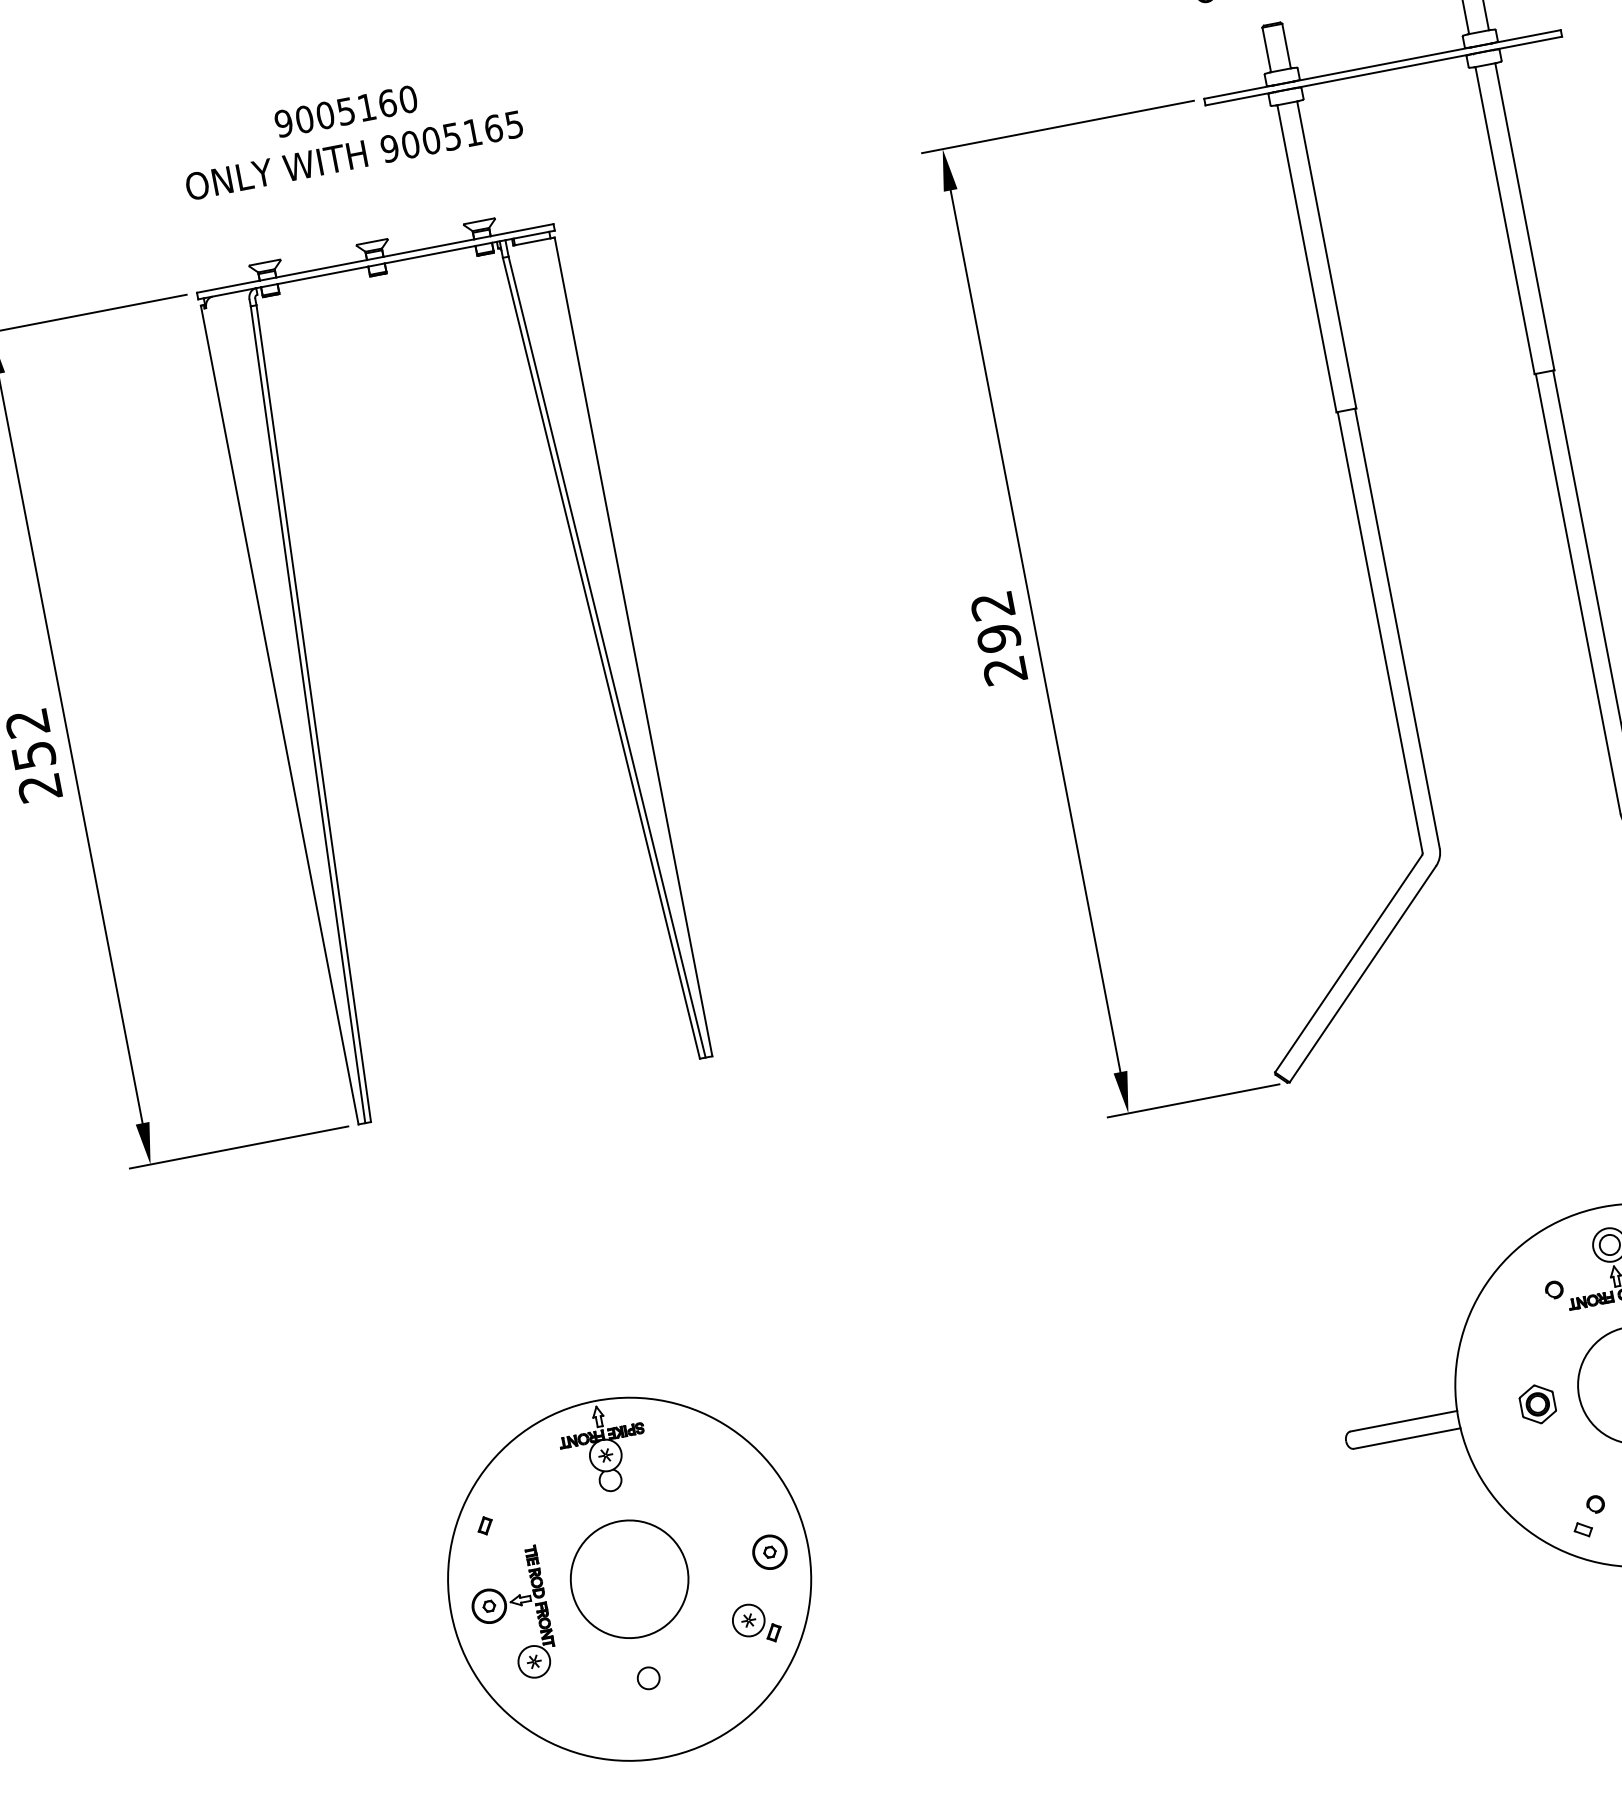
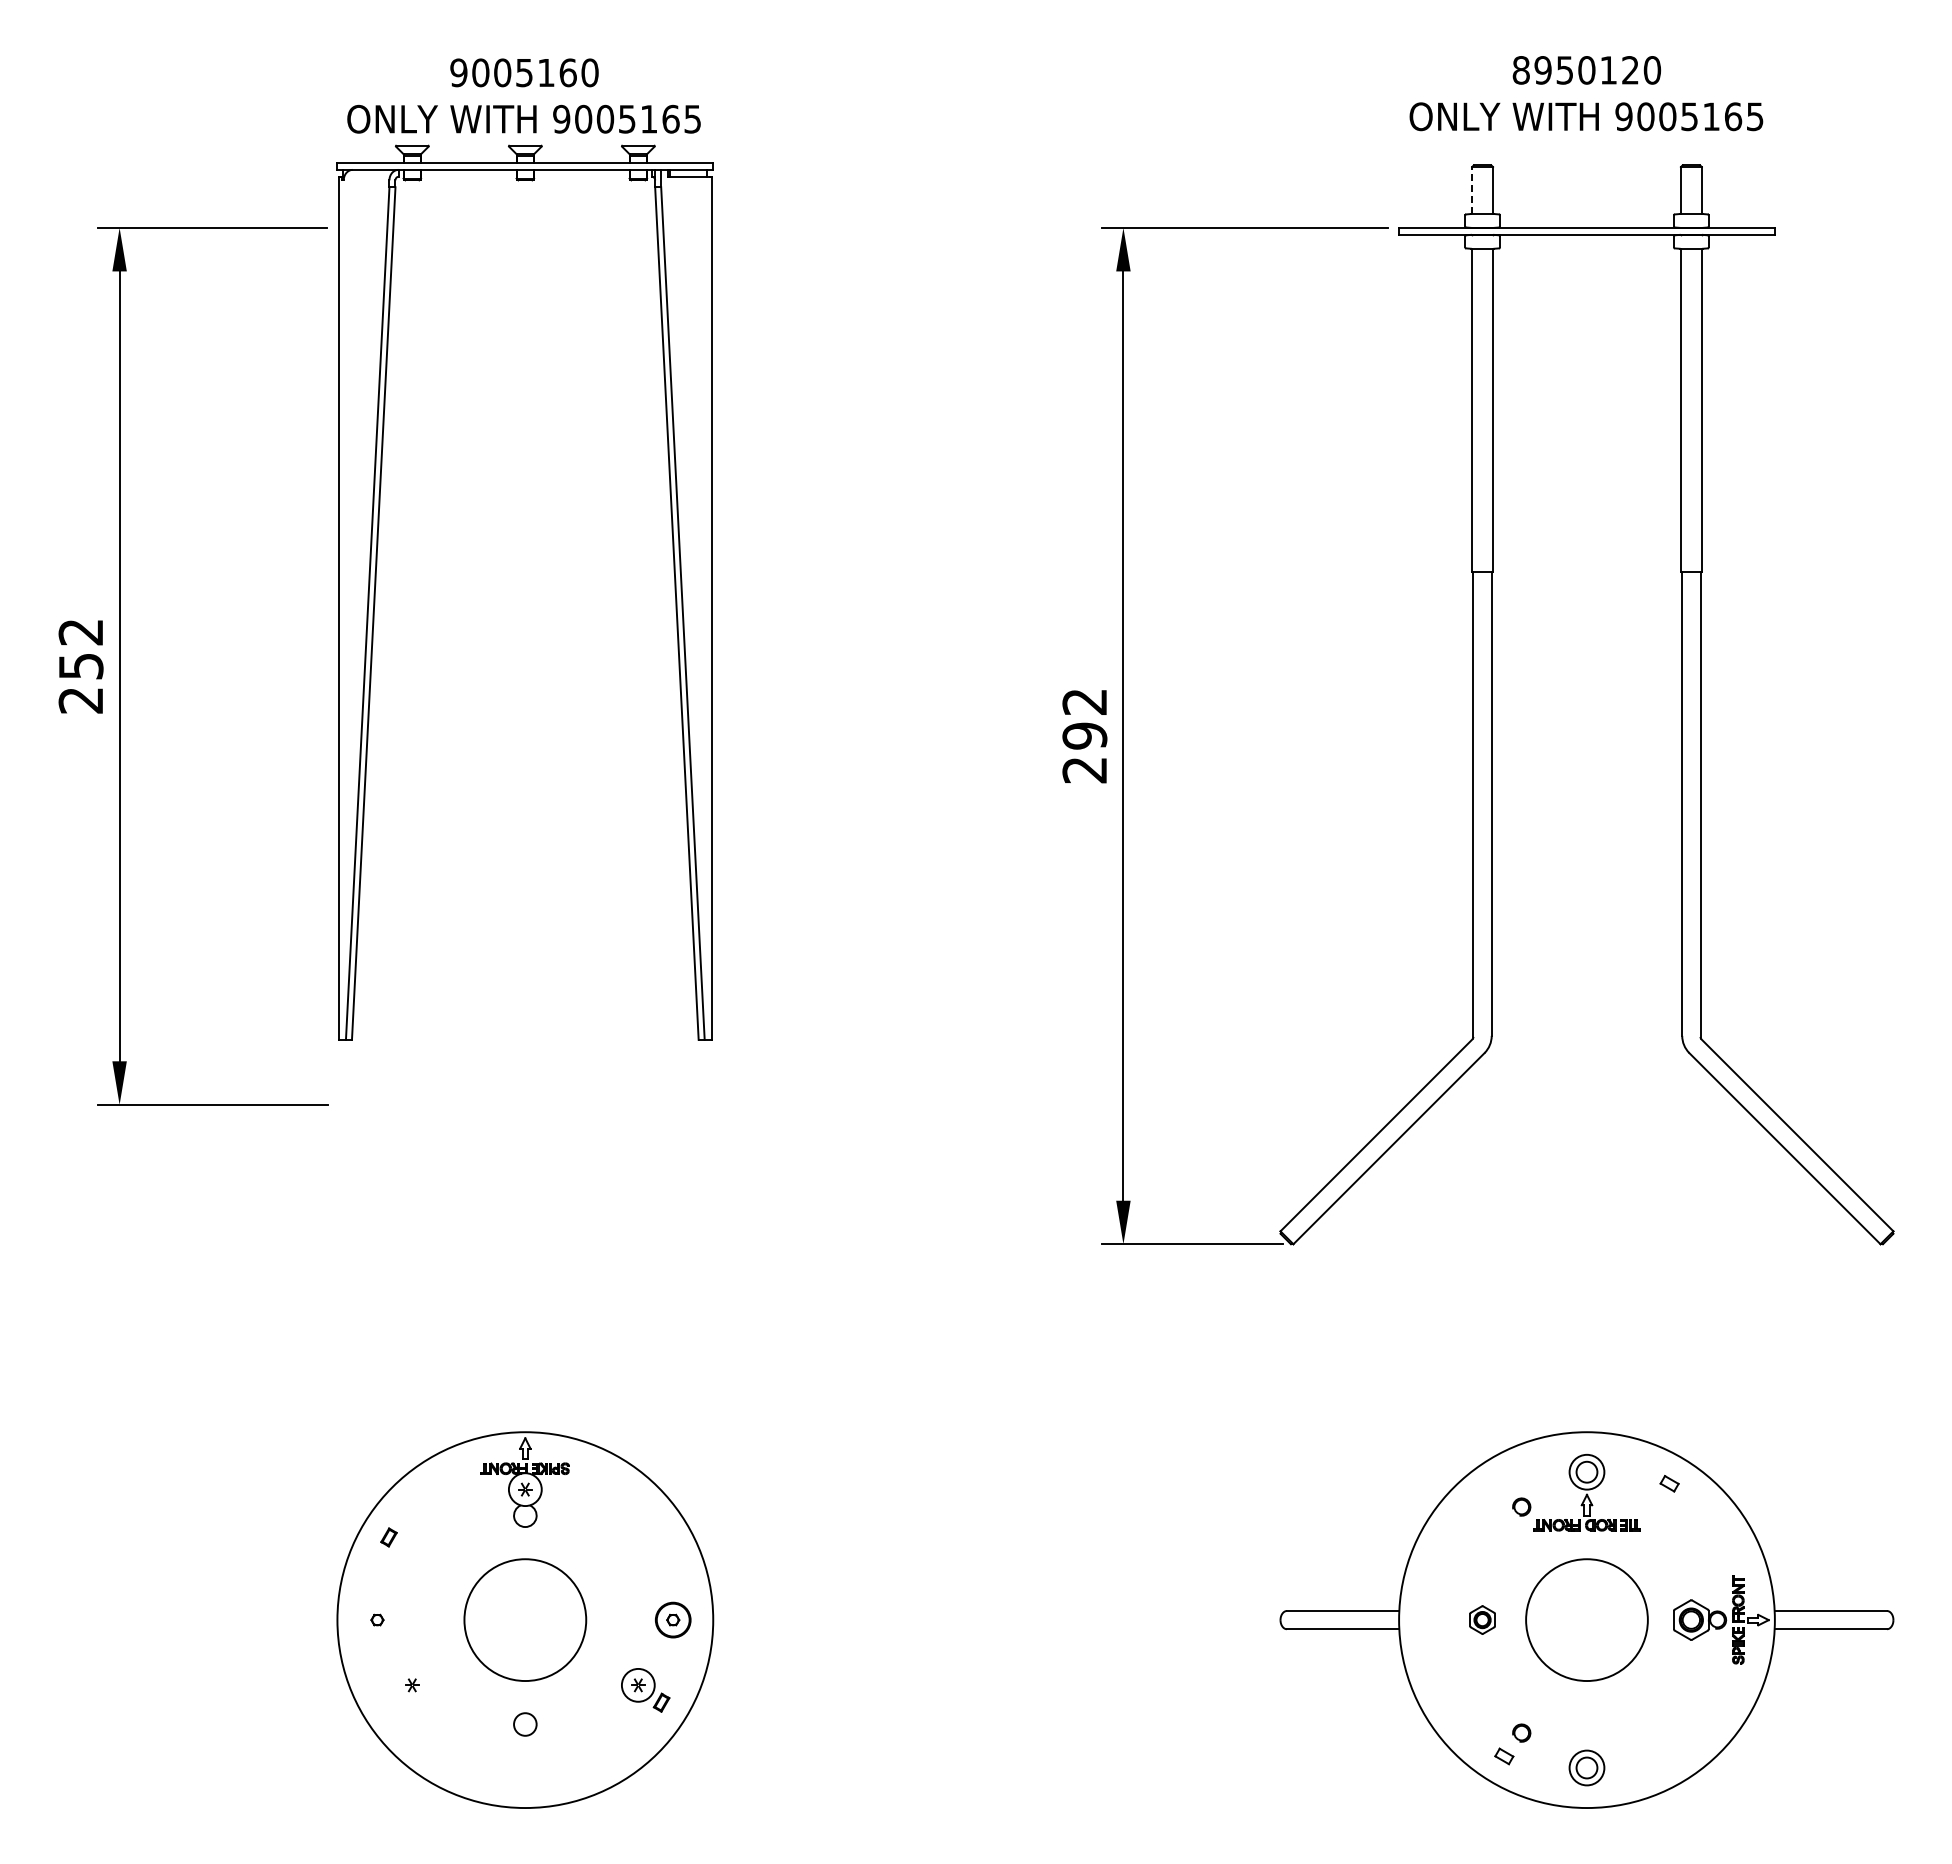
line: (1267, 49) -> (1472, 190), solid -> dashed
part: (311, 686) -> (376, 585), moved
part: (1537, 1403) -> (1482, 1619), size x0.7
part: (506, 1612) -> (393, 1629), removed

